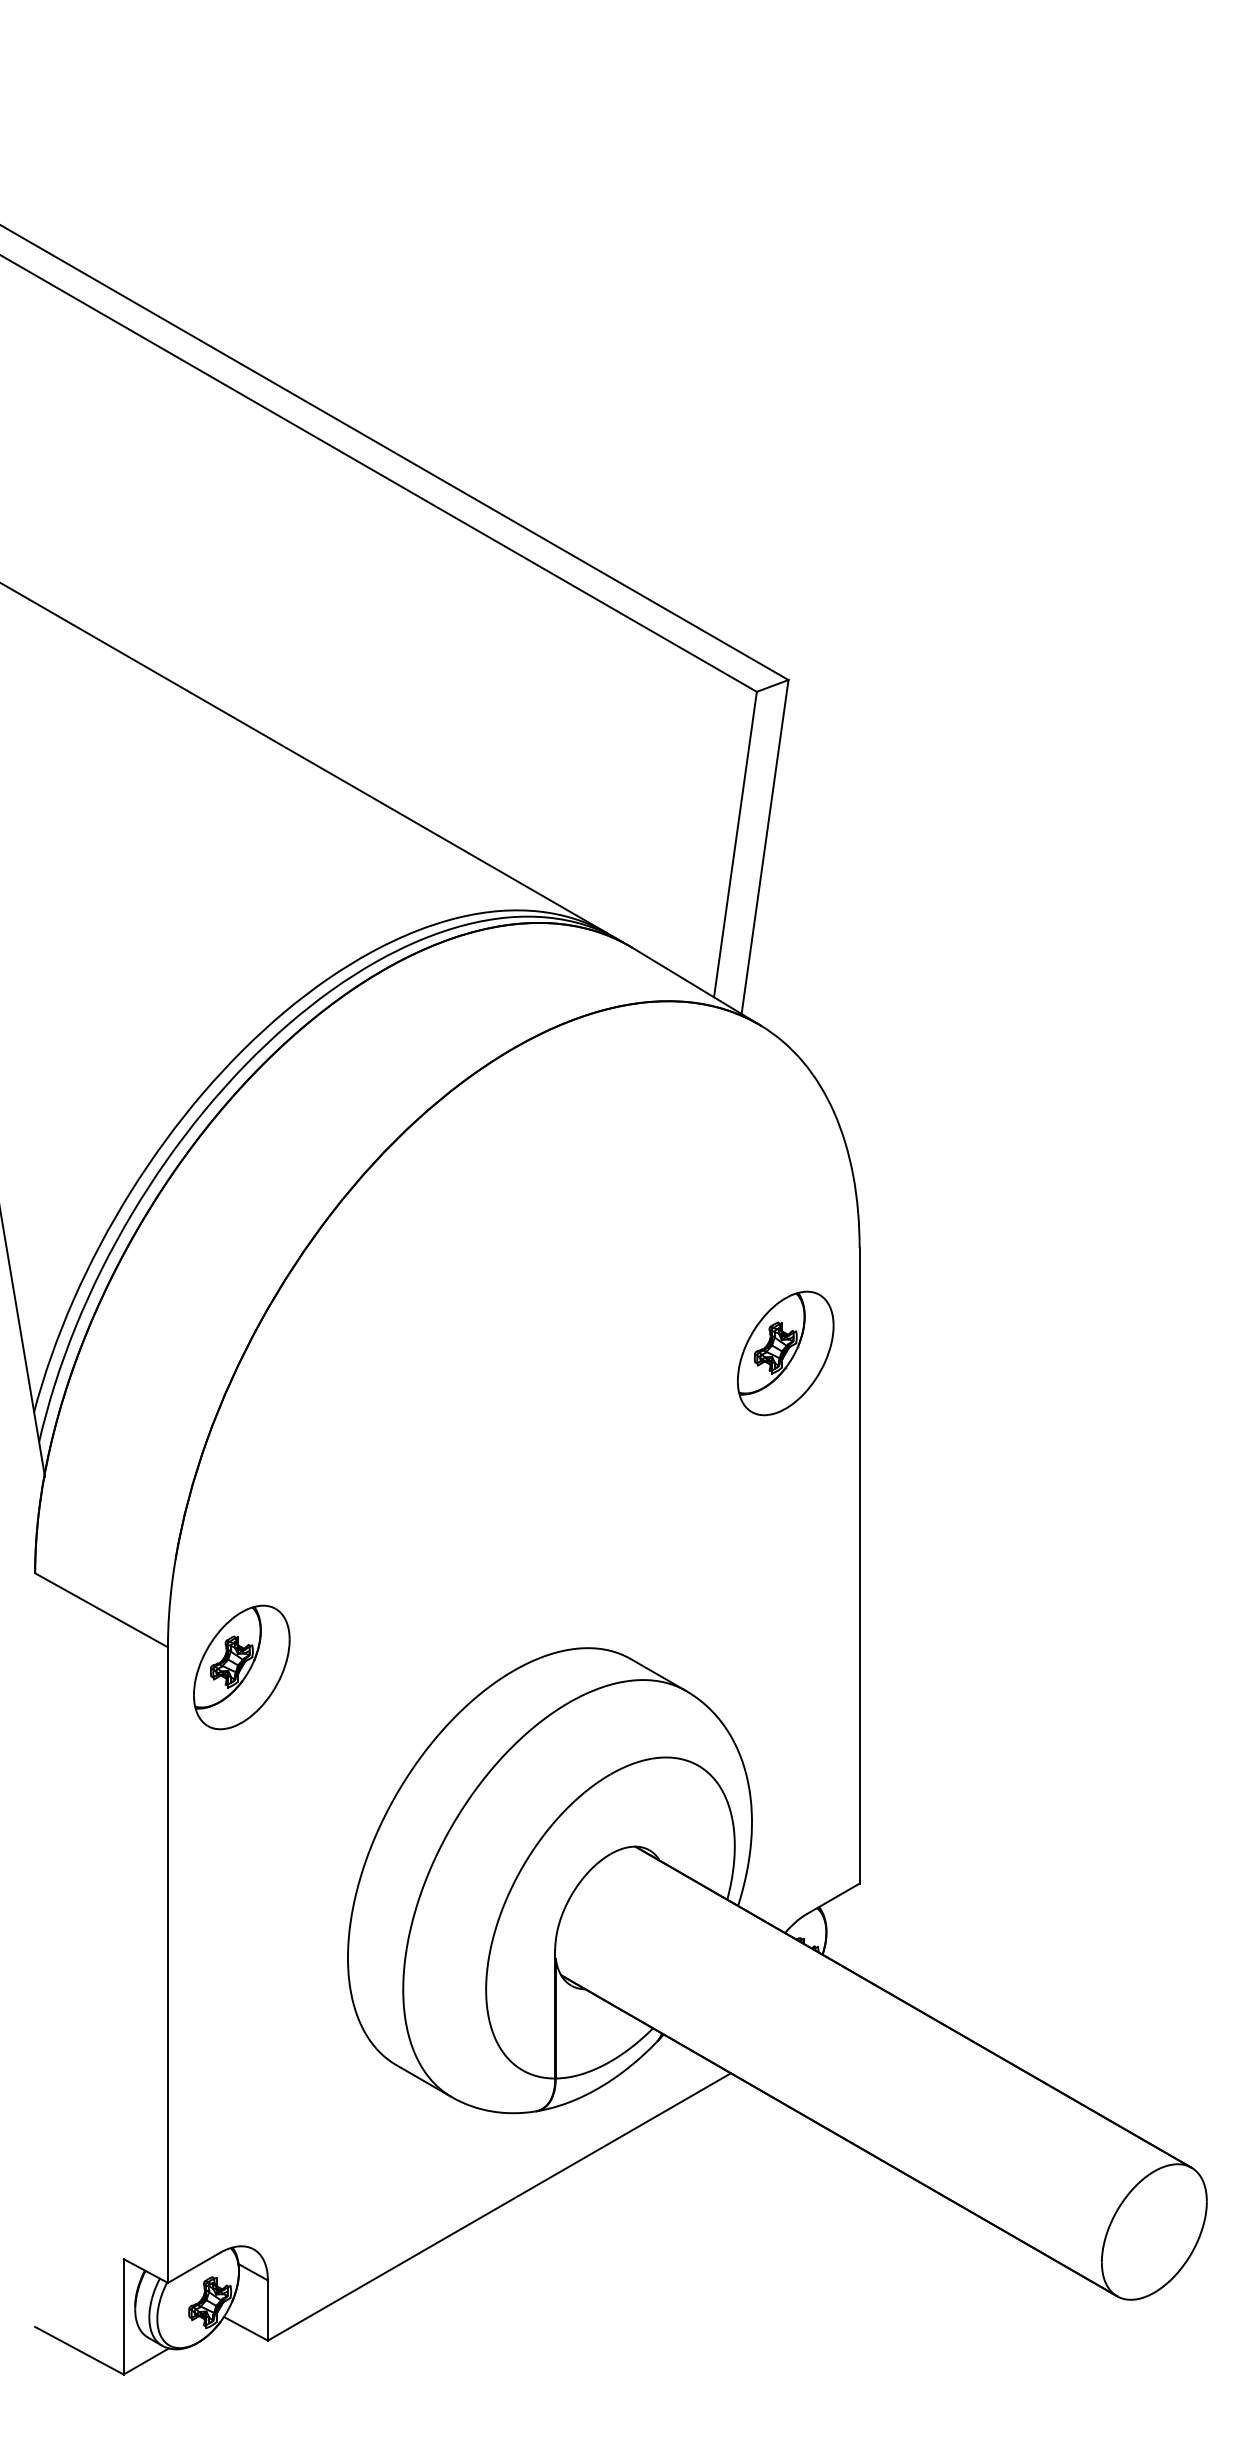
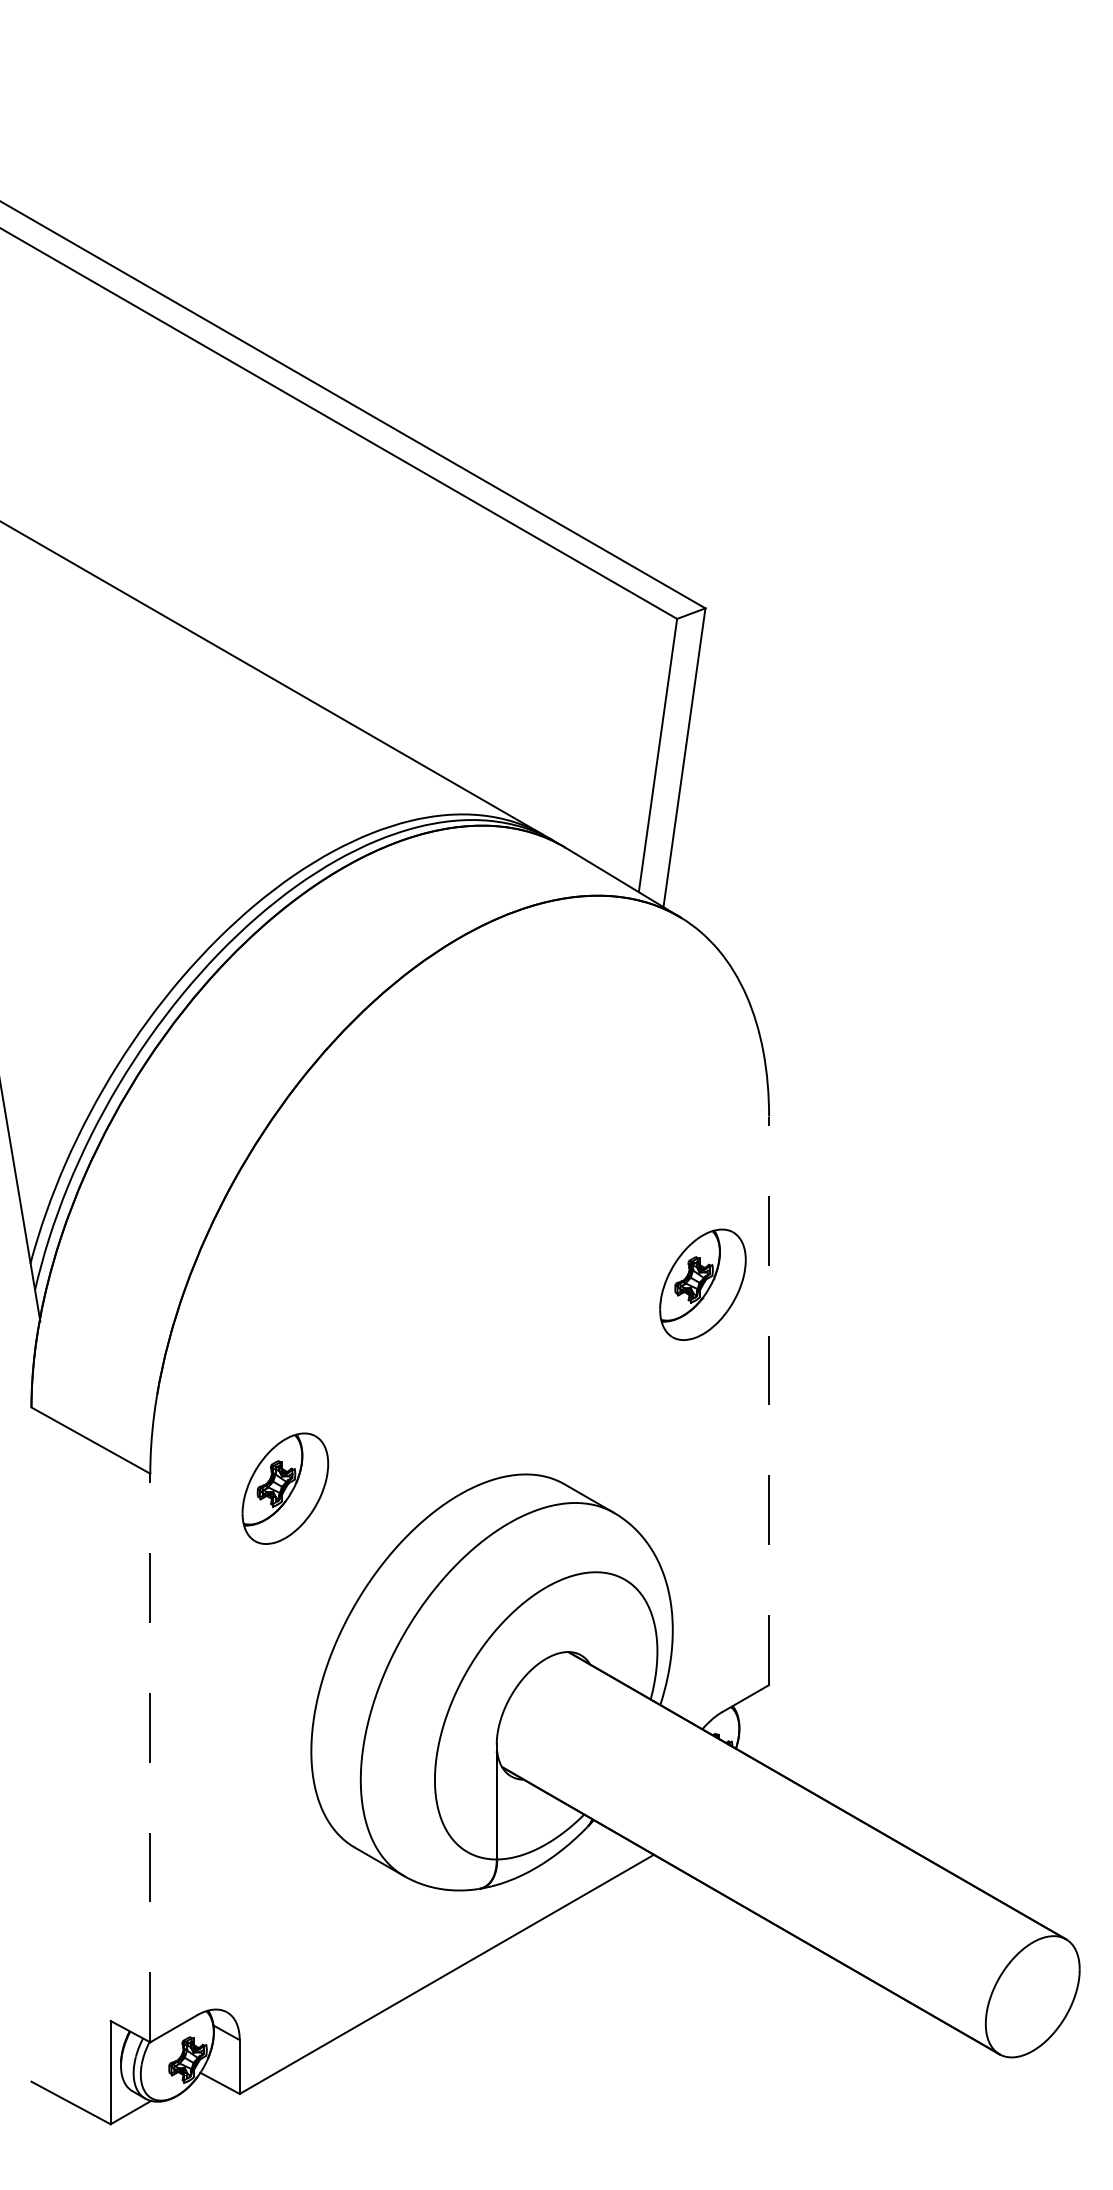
part: (785, 1353) -> (702, 1284), moved
line: (860, 1565) -> (769, 1400), solid -> dashed
part: (241, 1667) -> (285, 1488), moved
line: (168, 1964) -> (150, 1757), solid -> dashed

